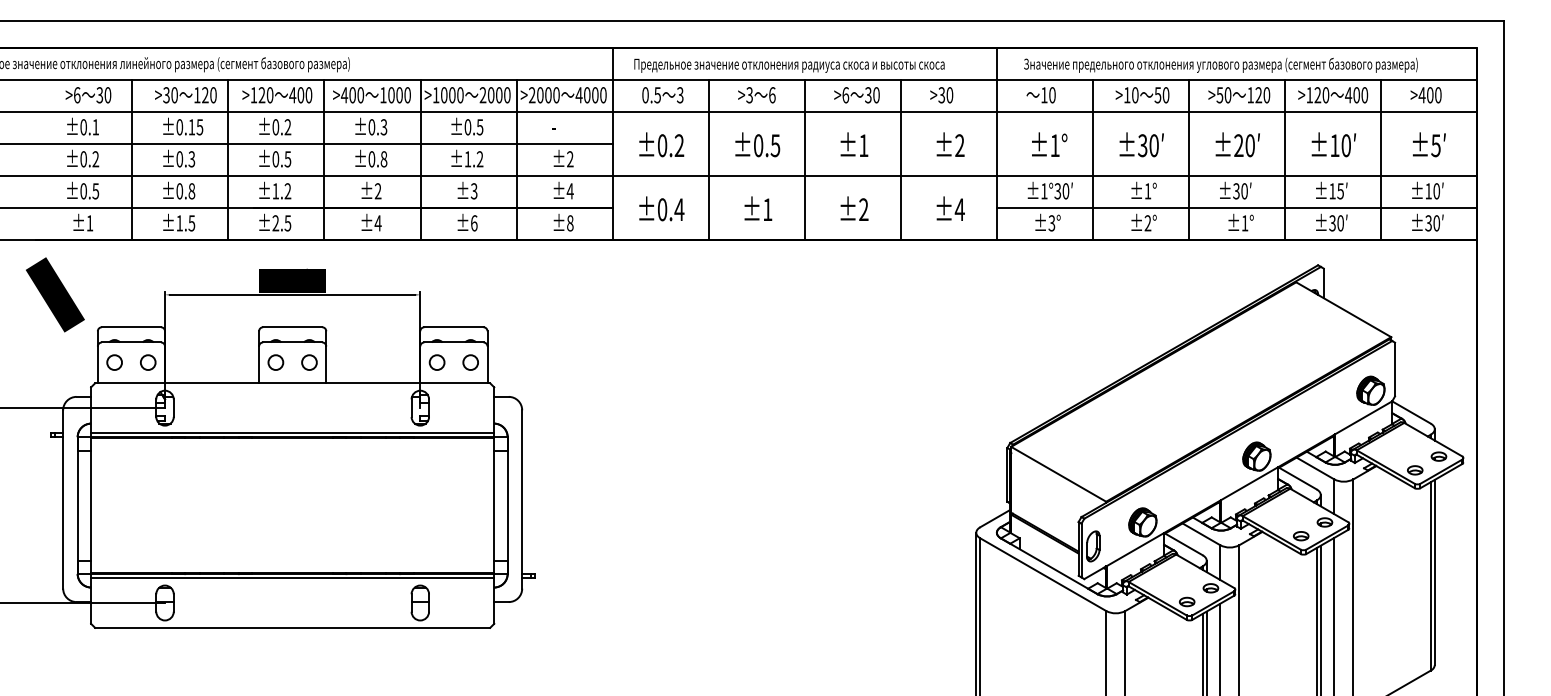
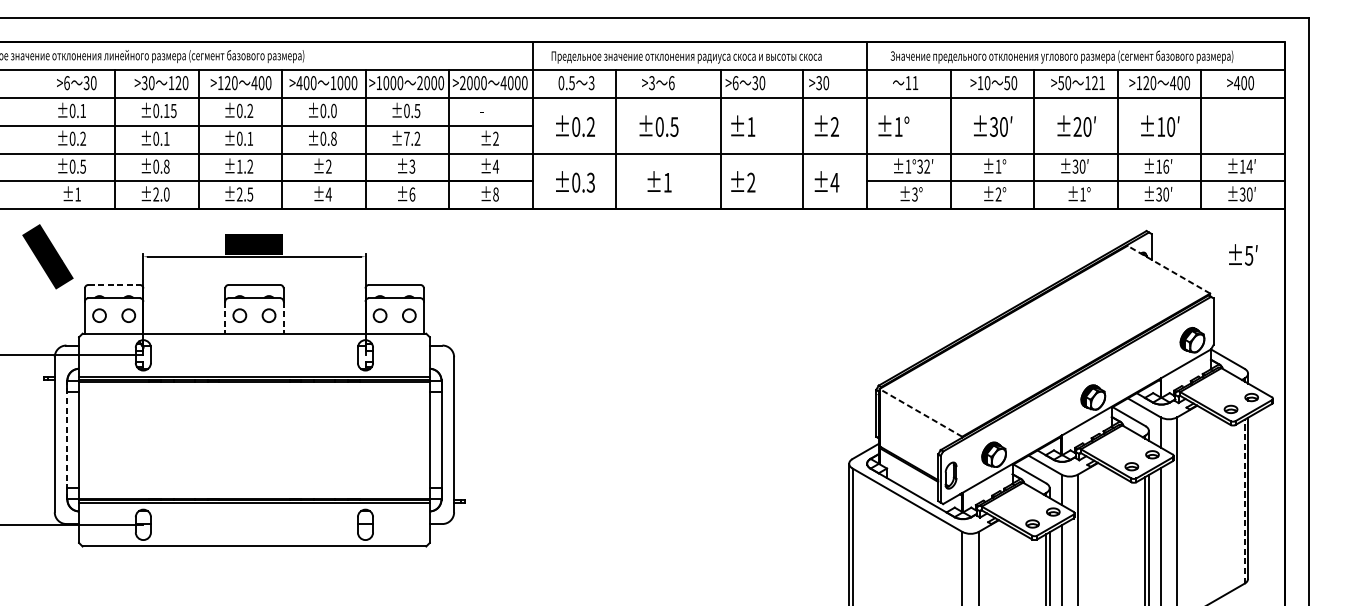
text: (1052, 95) -> (915, 83), 10 -> 11
text: (1266, 95) -> (1101, 83), 120 -> 121
text: (383, 127) -> (333, 111), ±0.3 -> ±0.0
text: (1049, 144) -> (893, 125), moved
text: (1429, 144) -> (1243, 254), moved
text: (191, 159) -> (166, 139), ±0.3 -> ±0.1
text: (287, 159) -> (249, 139), ±0.5 -> ±0.1
text: (467, 159) -> (406, 139), ±1.2 -> ±7.2
line: (804, 160) -> (720, 139), moved
line: (900, 160) -> (802, 139), moved
text: (1065, 191) -> (926, 166), ±1°30 -> ±1°32
text: (1340, 191) -> (1166, 166), ±15 -> ±16
text: (1436, 191) -> (1249, 166), ±10 -> ±14
text: (679, 209) -> (590, 182), ±0.4 -> ±0.3
text: (185, 223) -> (161, 194), ±1.5 -> ±2.0
line: (1343, 309) -> (1168, 269), solid -> dashed
line: (131, 327) -> (114, 285), solid -> dashed
line: (259, 365) -> (225, 318), solid -> dashed
line: (326, 365) -> (283, 318), solid -> dashed
line: (1058, 474) -> (920, 413), solid -> dashed
line: (77, 505) -> (67, 440), solid -> dashed
line: (1430, 575) -> (1244, 500), solid -> dashed

